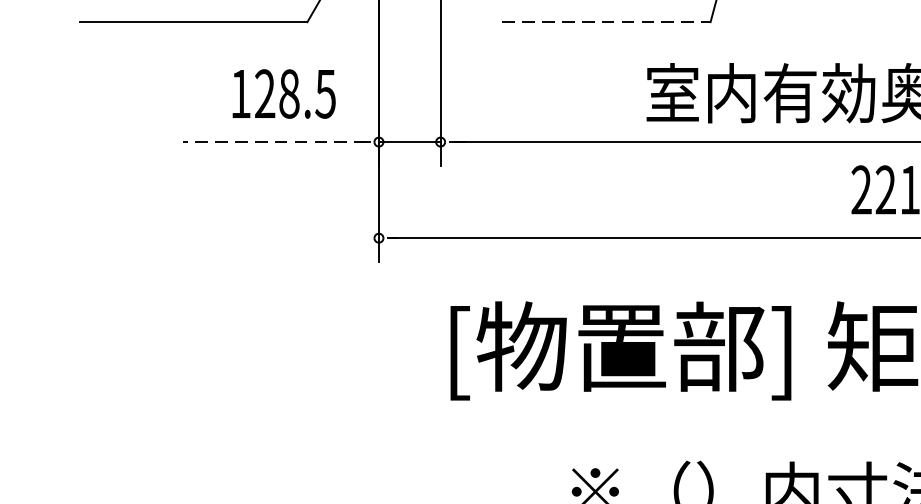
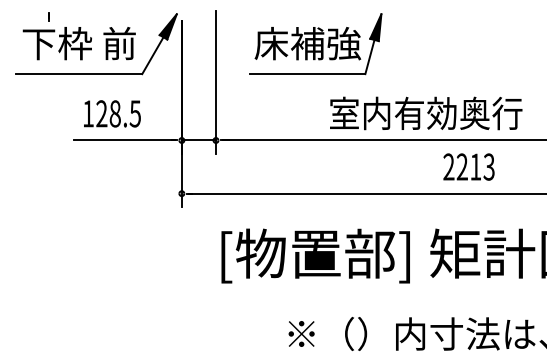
line: (606, 22) -> (307, 74), dashed -> solid
text: (284, 93) -> (112, 113), moved
line: (275, 142) -> (124, 140), dashed -> solid

